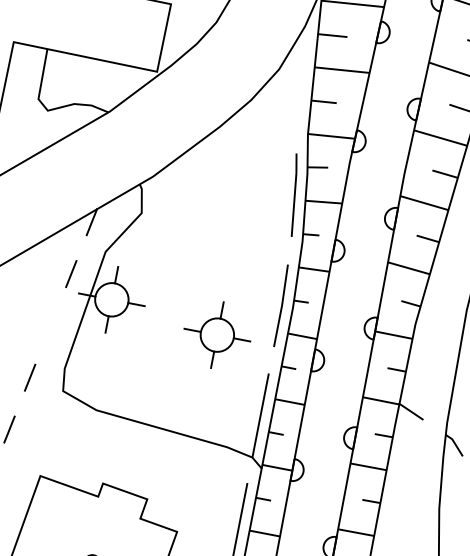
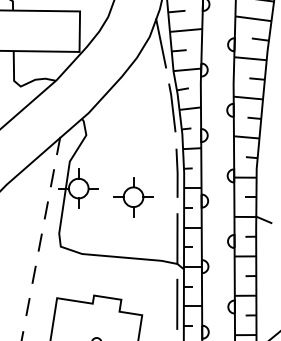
line: (296, 84) -> (161, 43), added
line: (49, 325) -> (45, 210), added
part: (217, 335) -> (133, 197), moved

